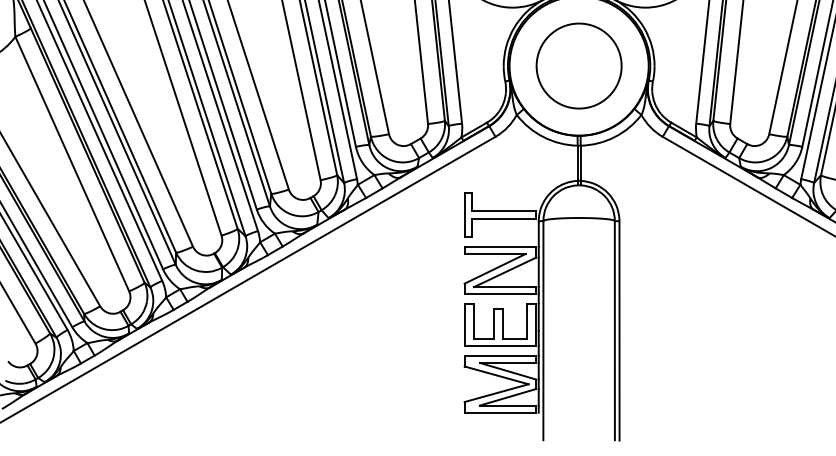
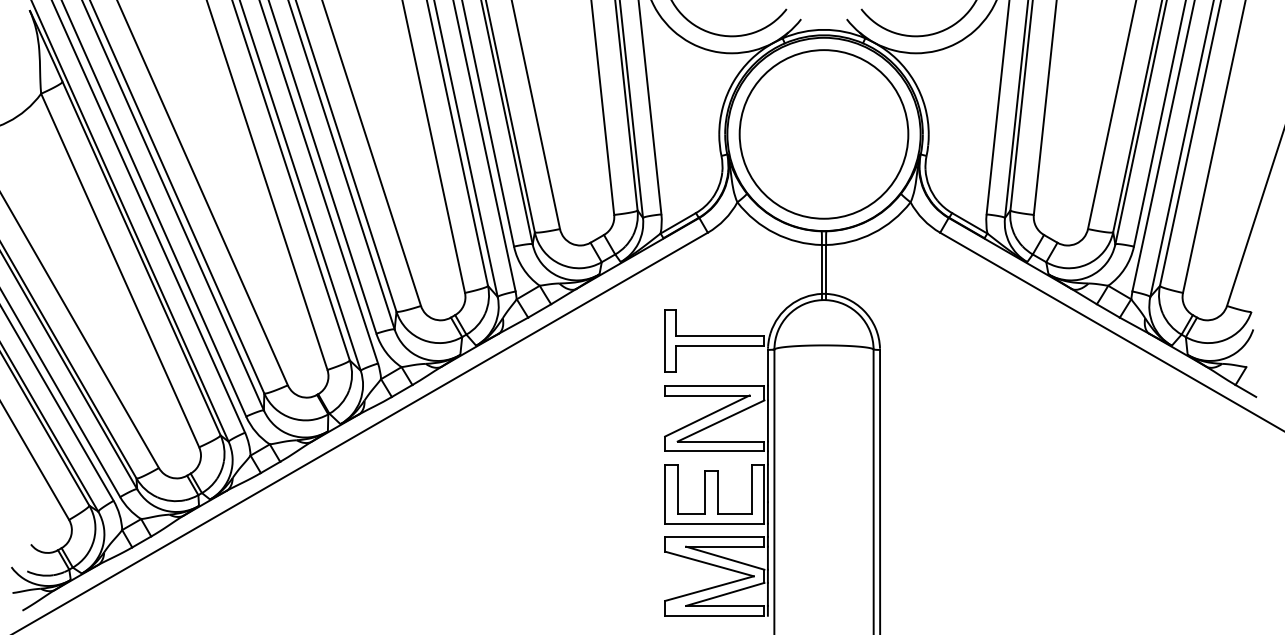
circle: (578, 66) -> (823, 134), size x1.43

